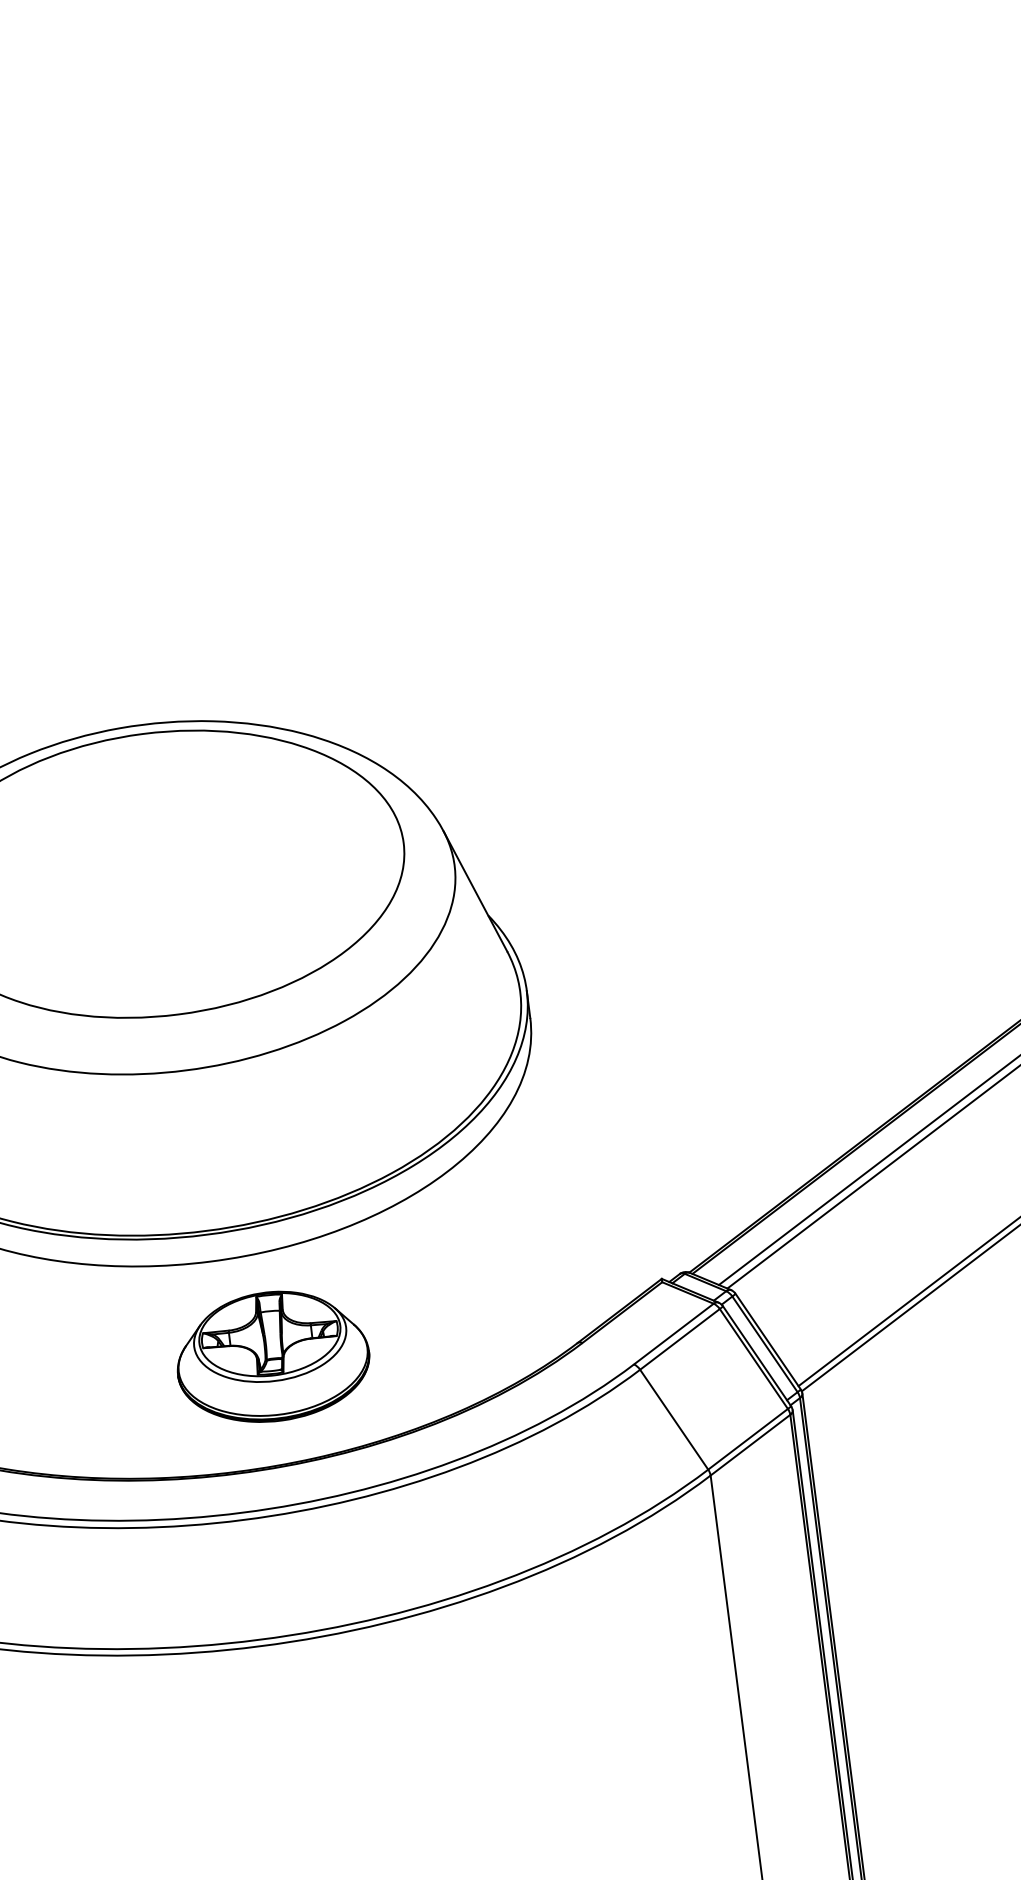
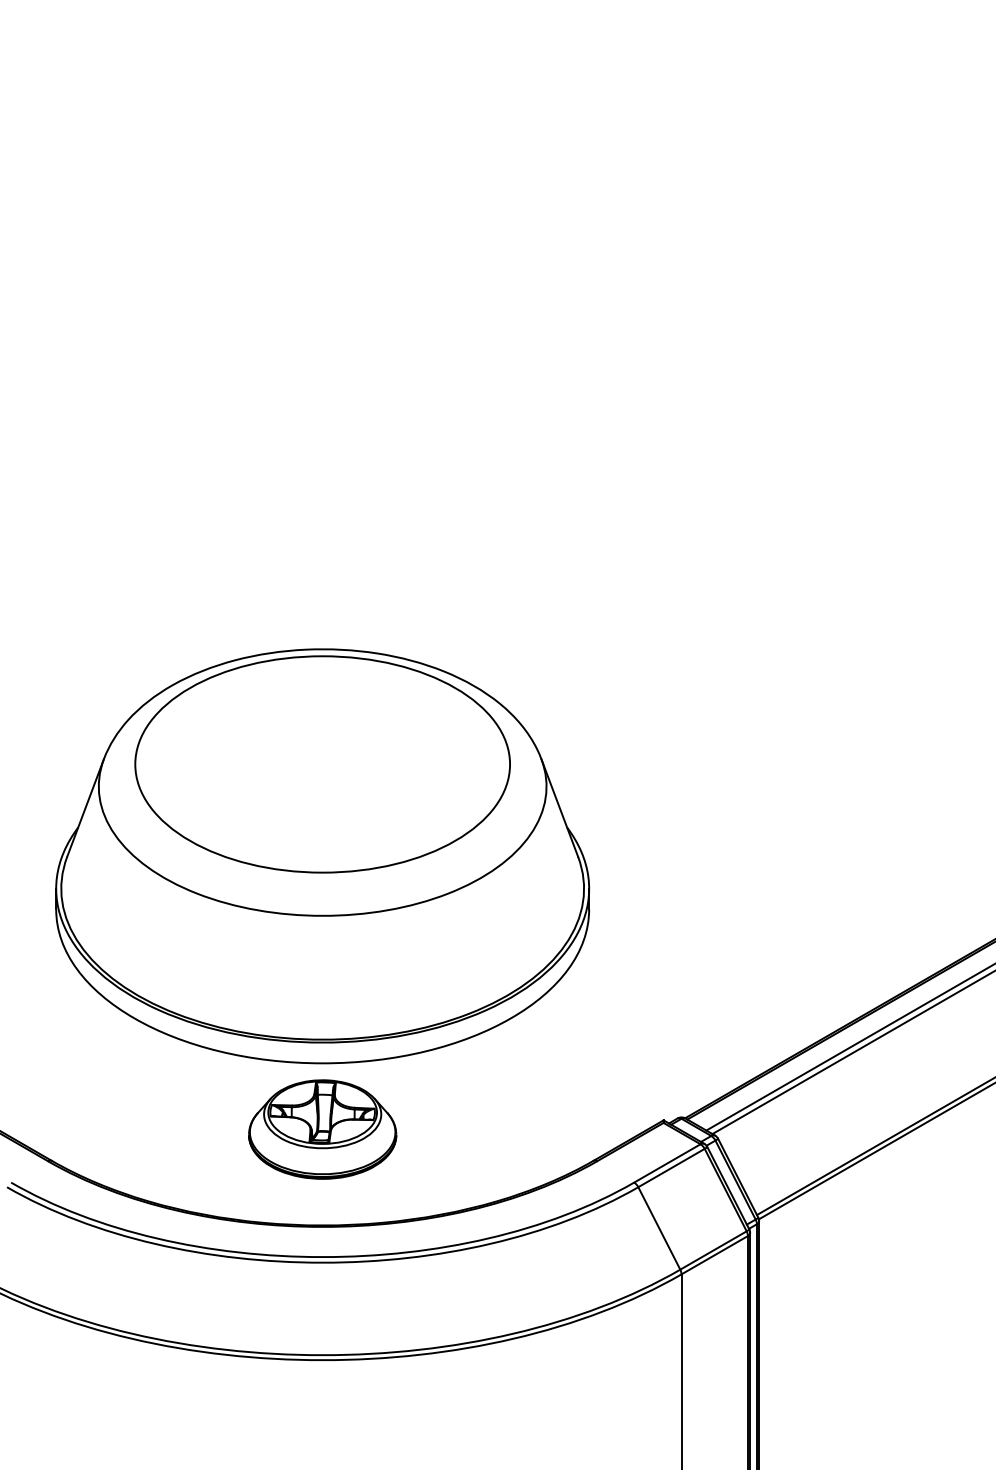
part: (272, 1356) -> (322, 1129), moved

